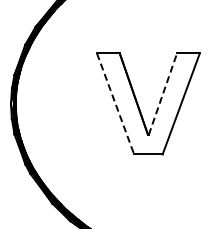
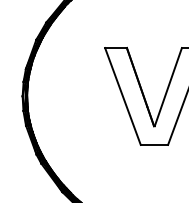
line: (163, 93) -> (168, 86), dashed -> solid
line: (115, 103) -> (122, 96), dashed -> solid

